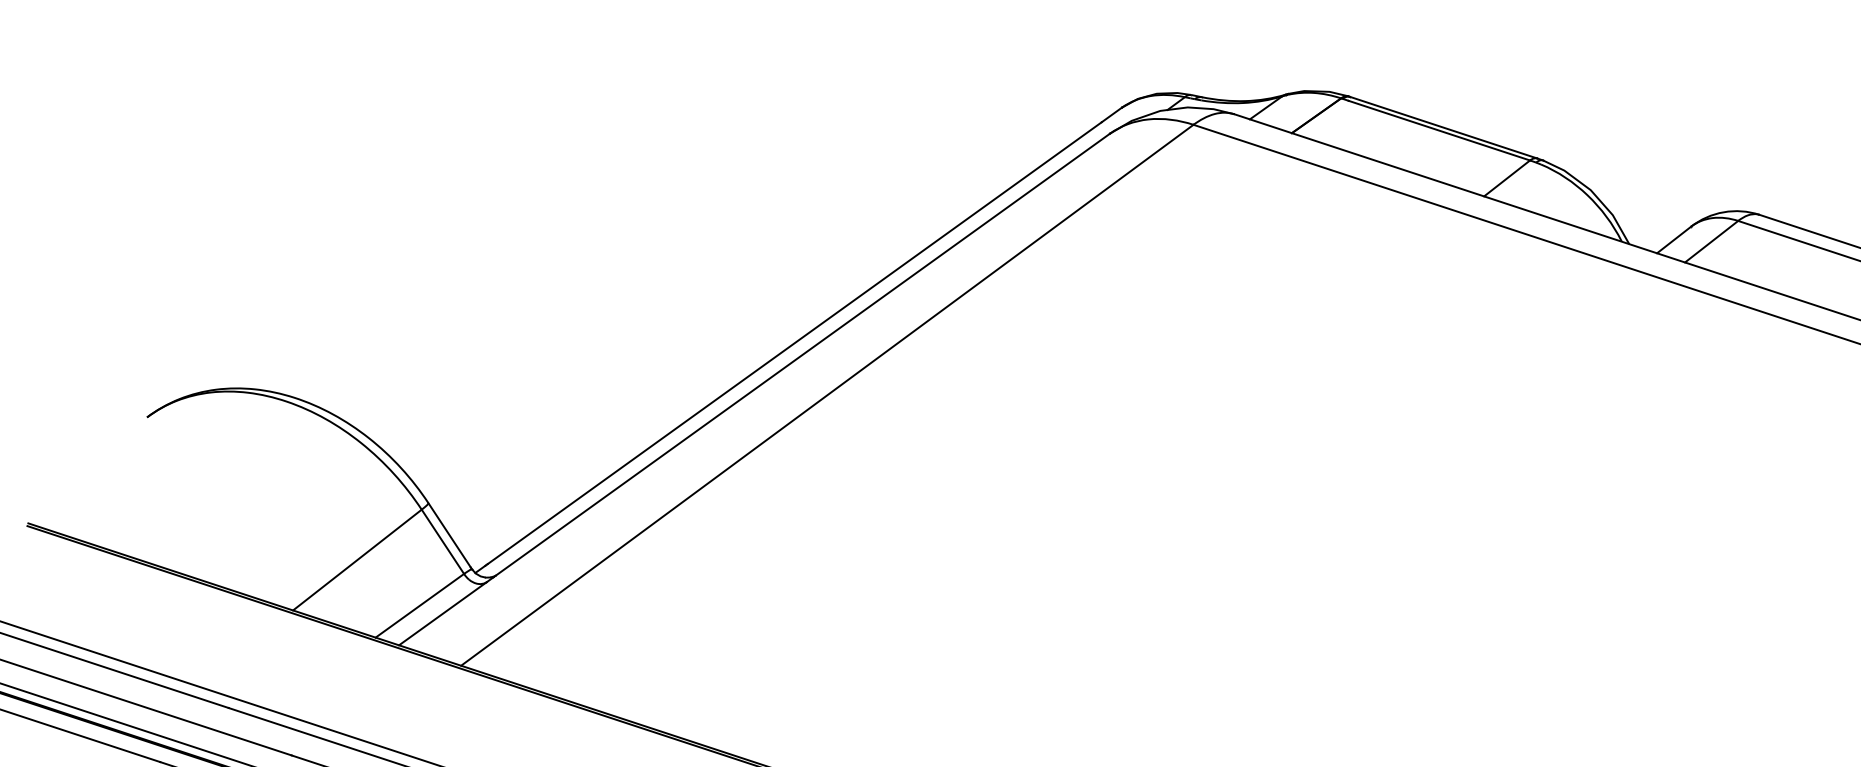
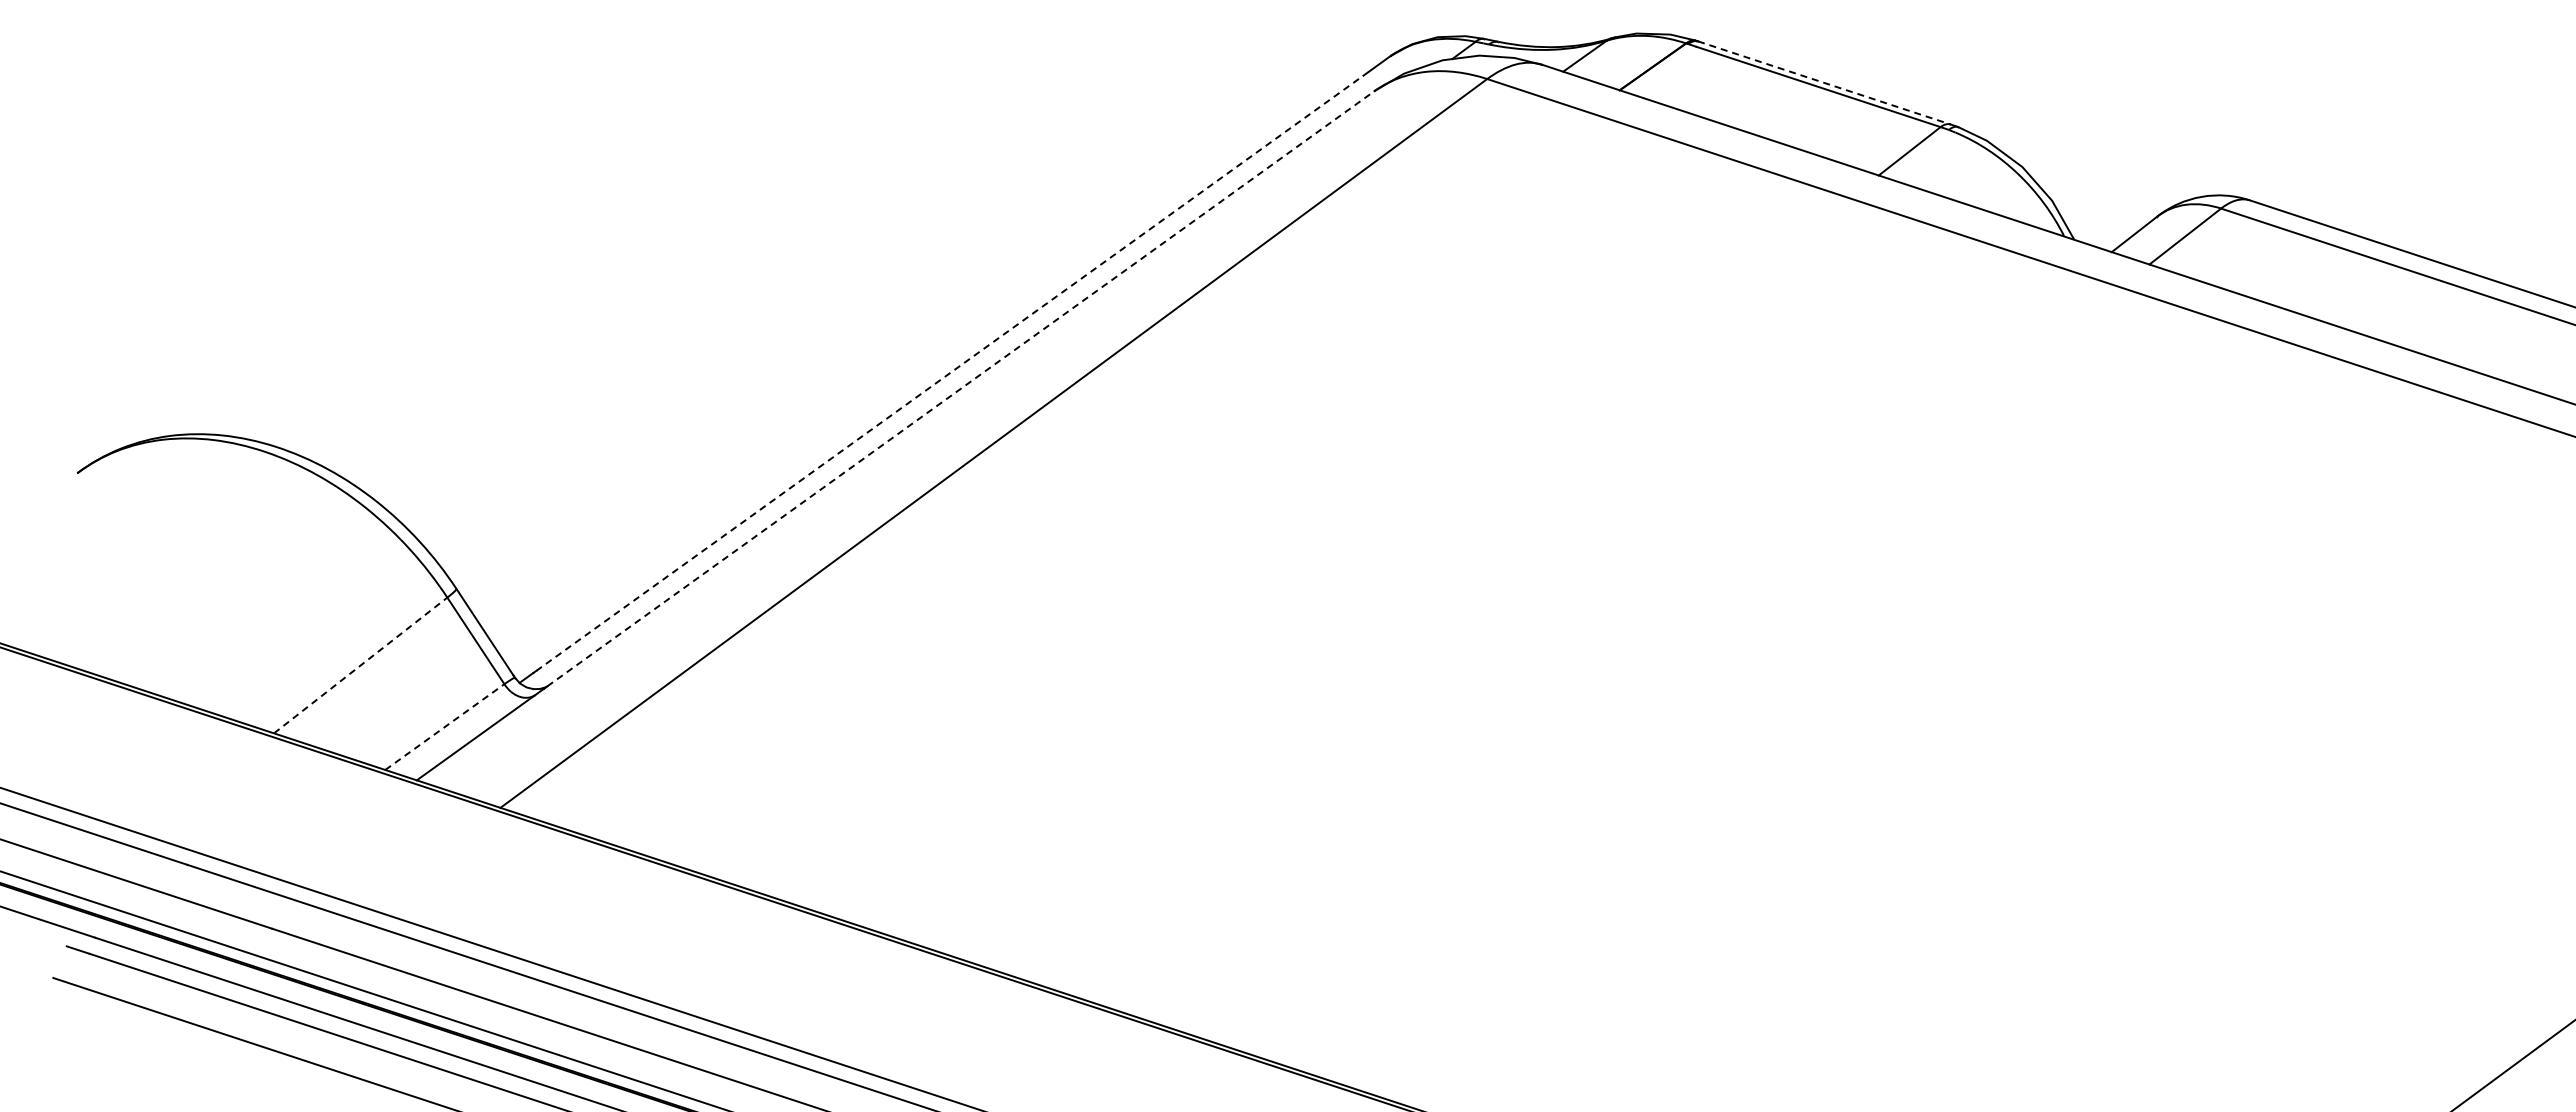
line: (1443, 127) -> (1824, 82), solid -> dashed
line: (794, 343) -> (949, 373), solid -> dashed
line: (802, 354) -> (960, 388), solid -> dashed
line: (358, 560) -> (361, 665), solid -> dashed
line: (420, 605) -> (445, 726), solid -> dashed

